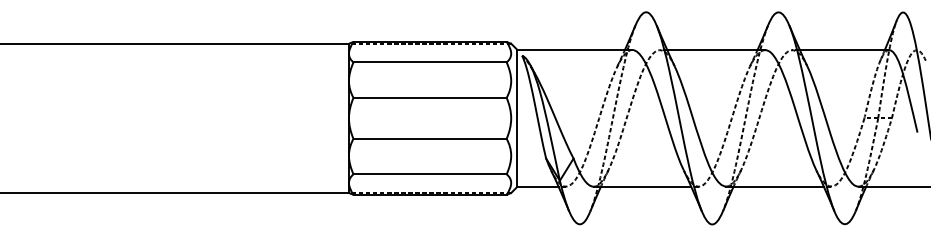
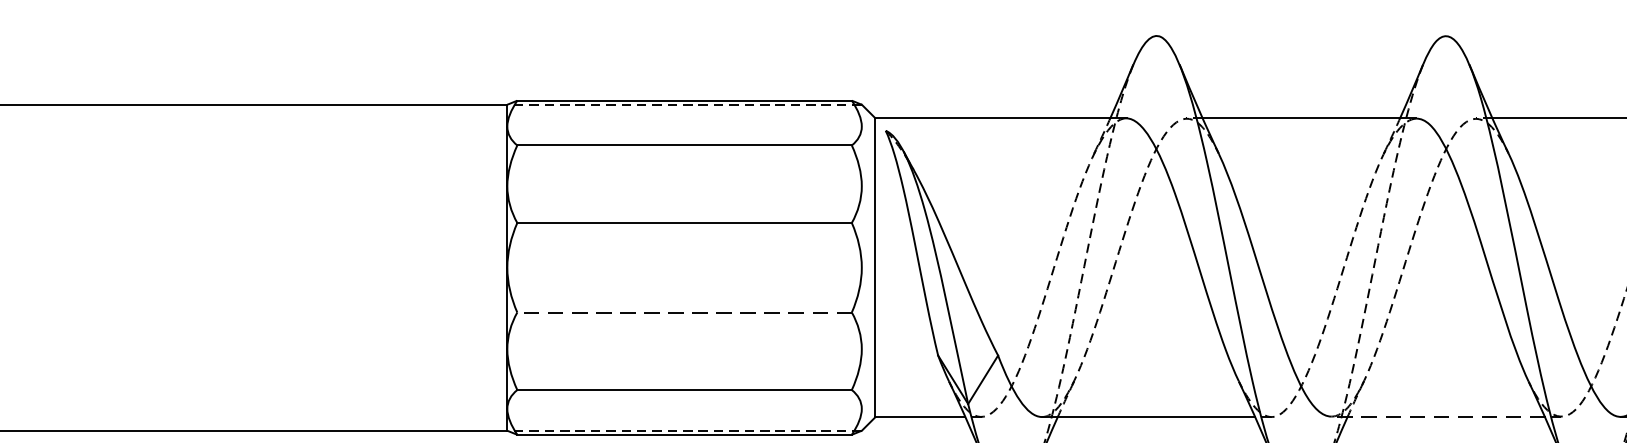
line: (430, 138) -> (685, 311), solid -> dashed
line: (775, 186) -> (1439, 416), solid -> dashed

